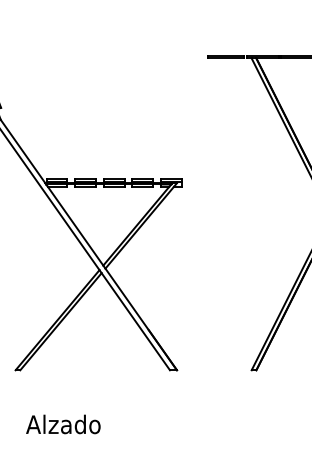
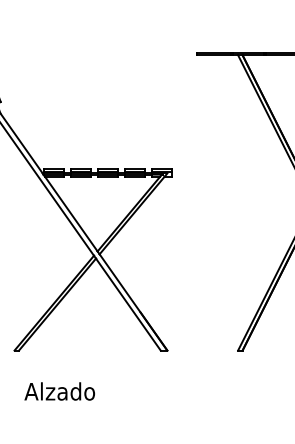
text: (63, 424) -> (59, 391), moved

